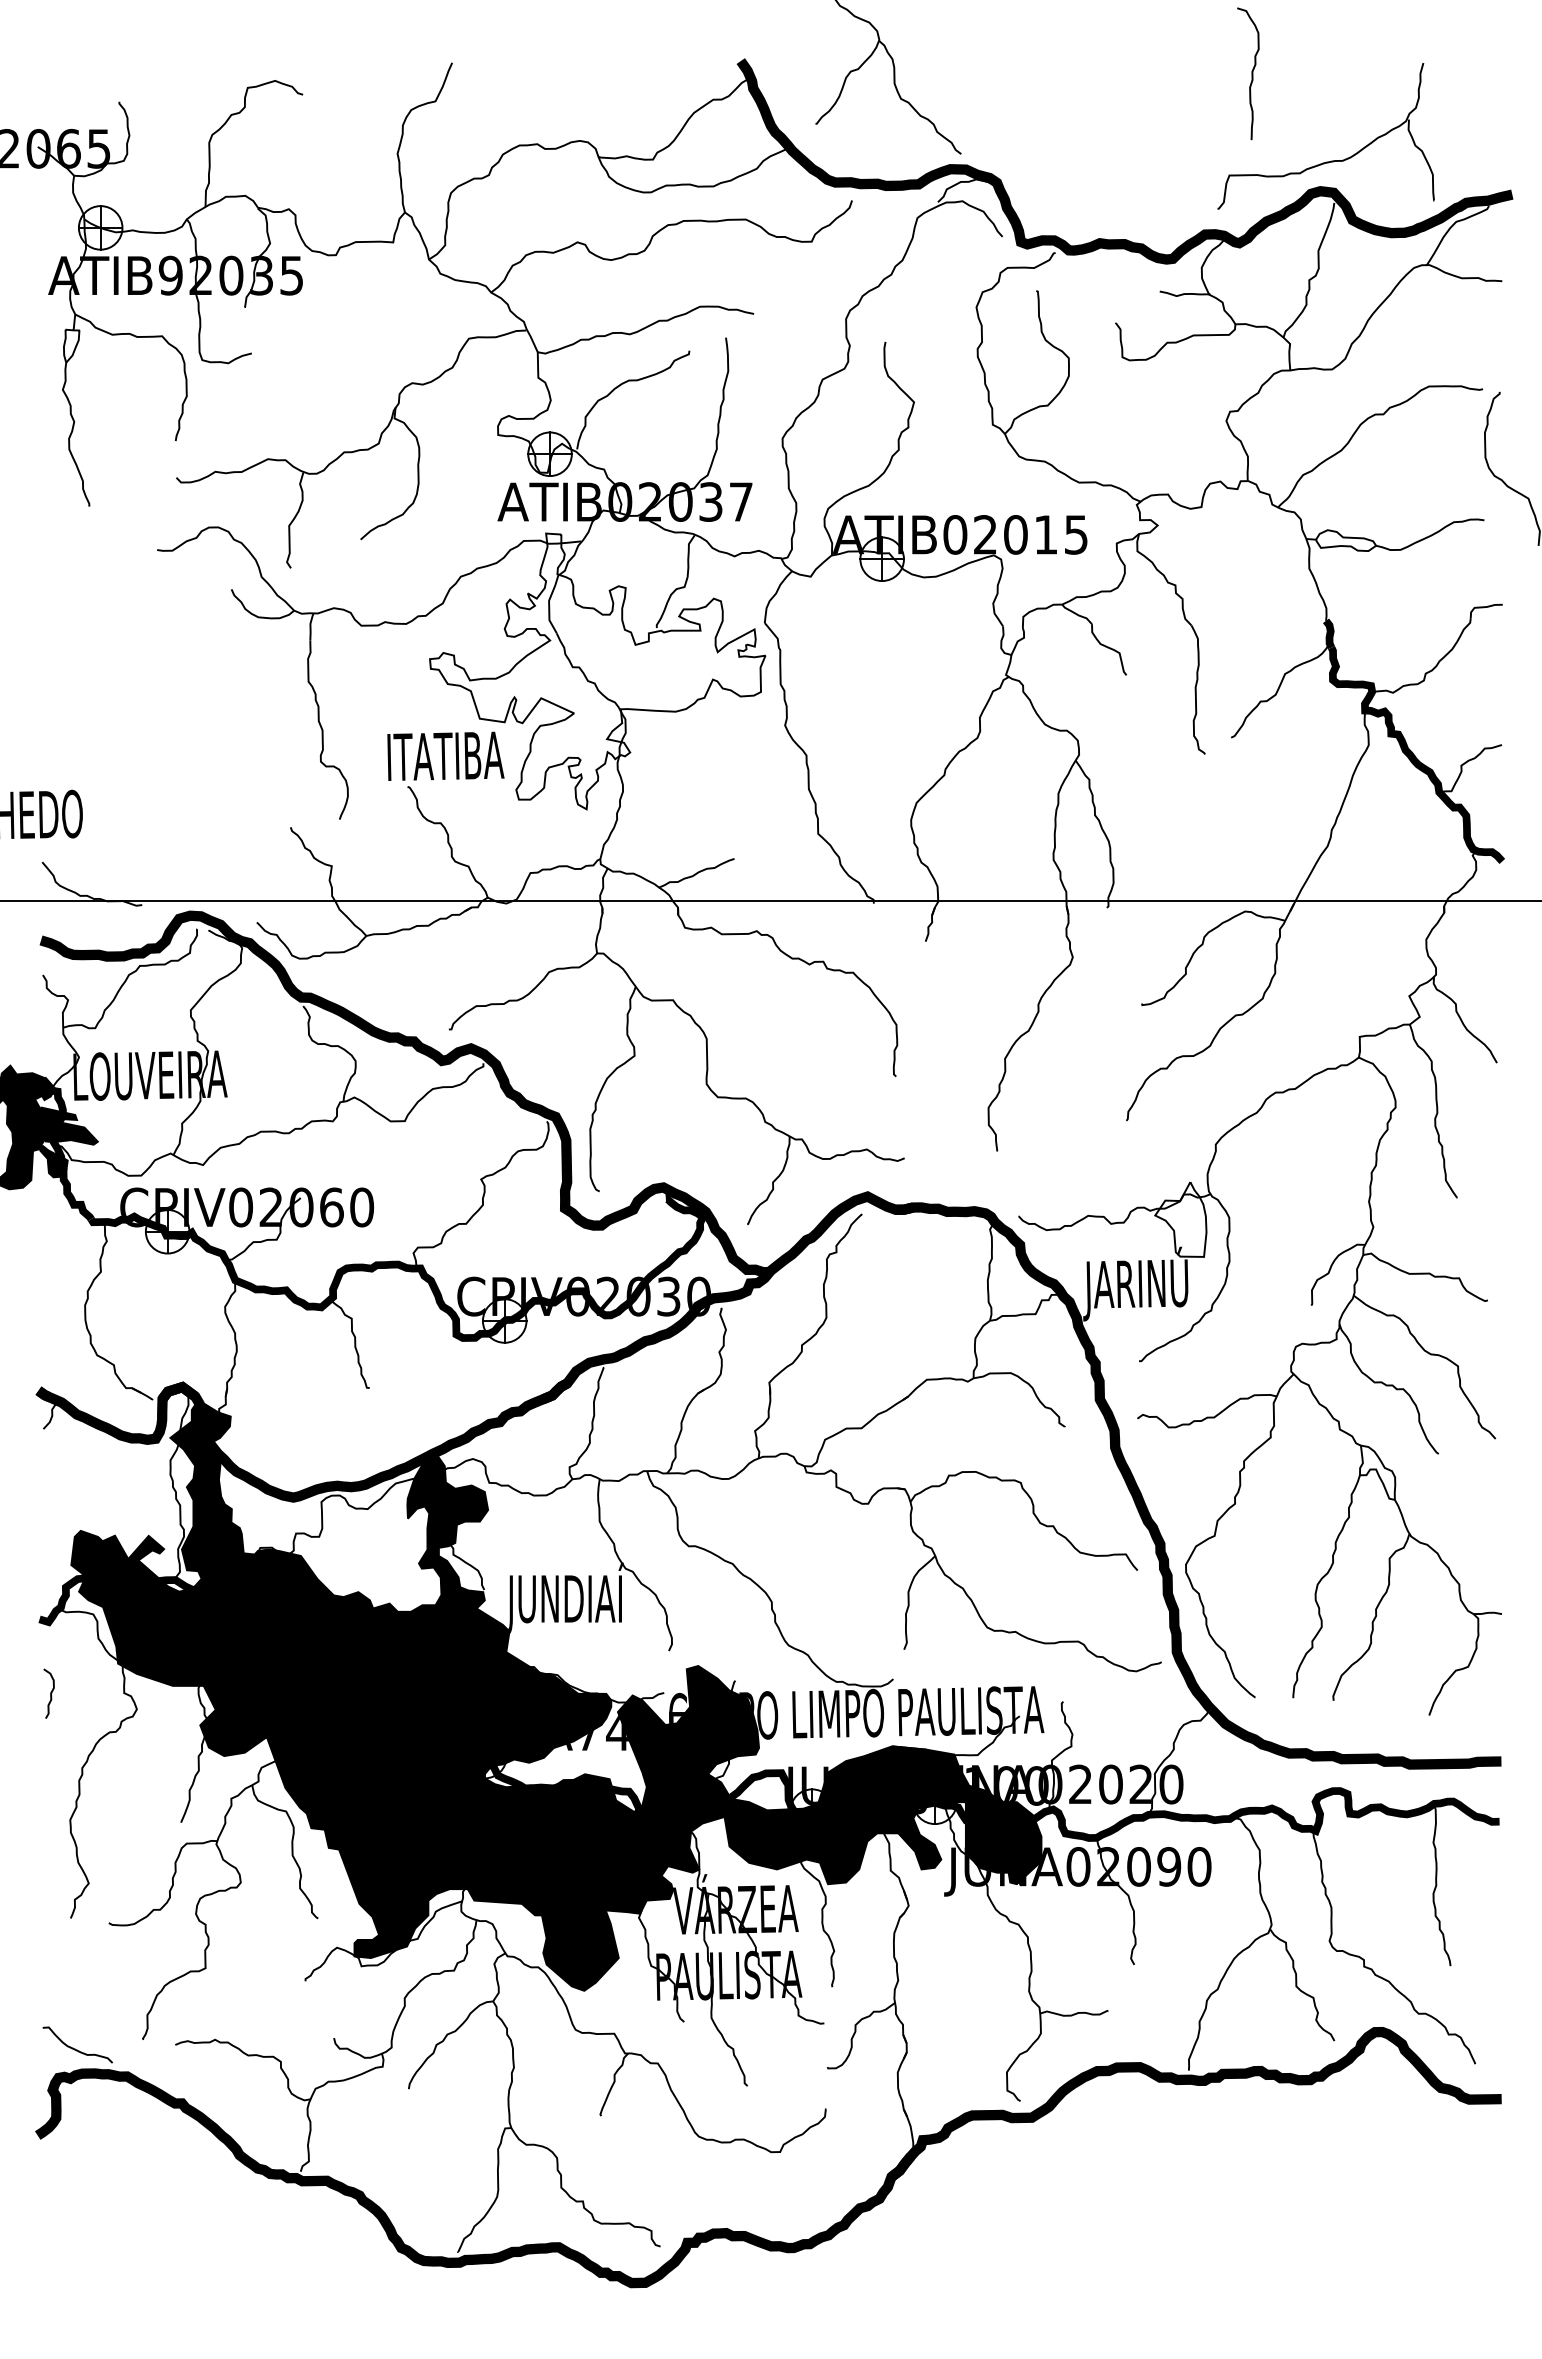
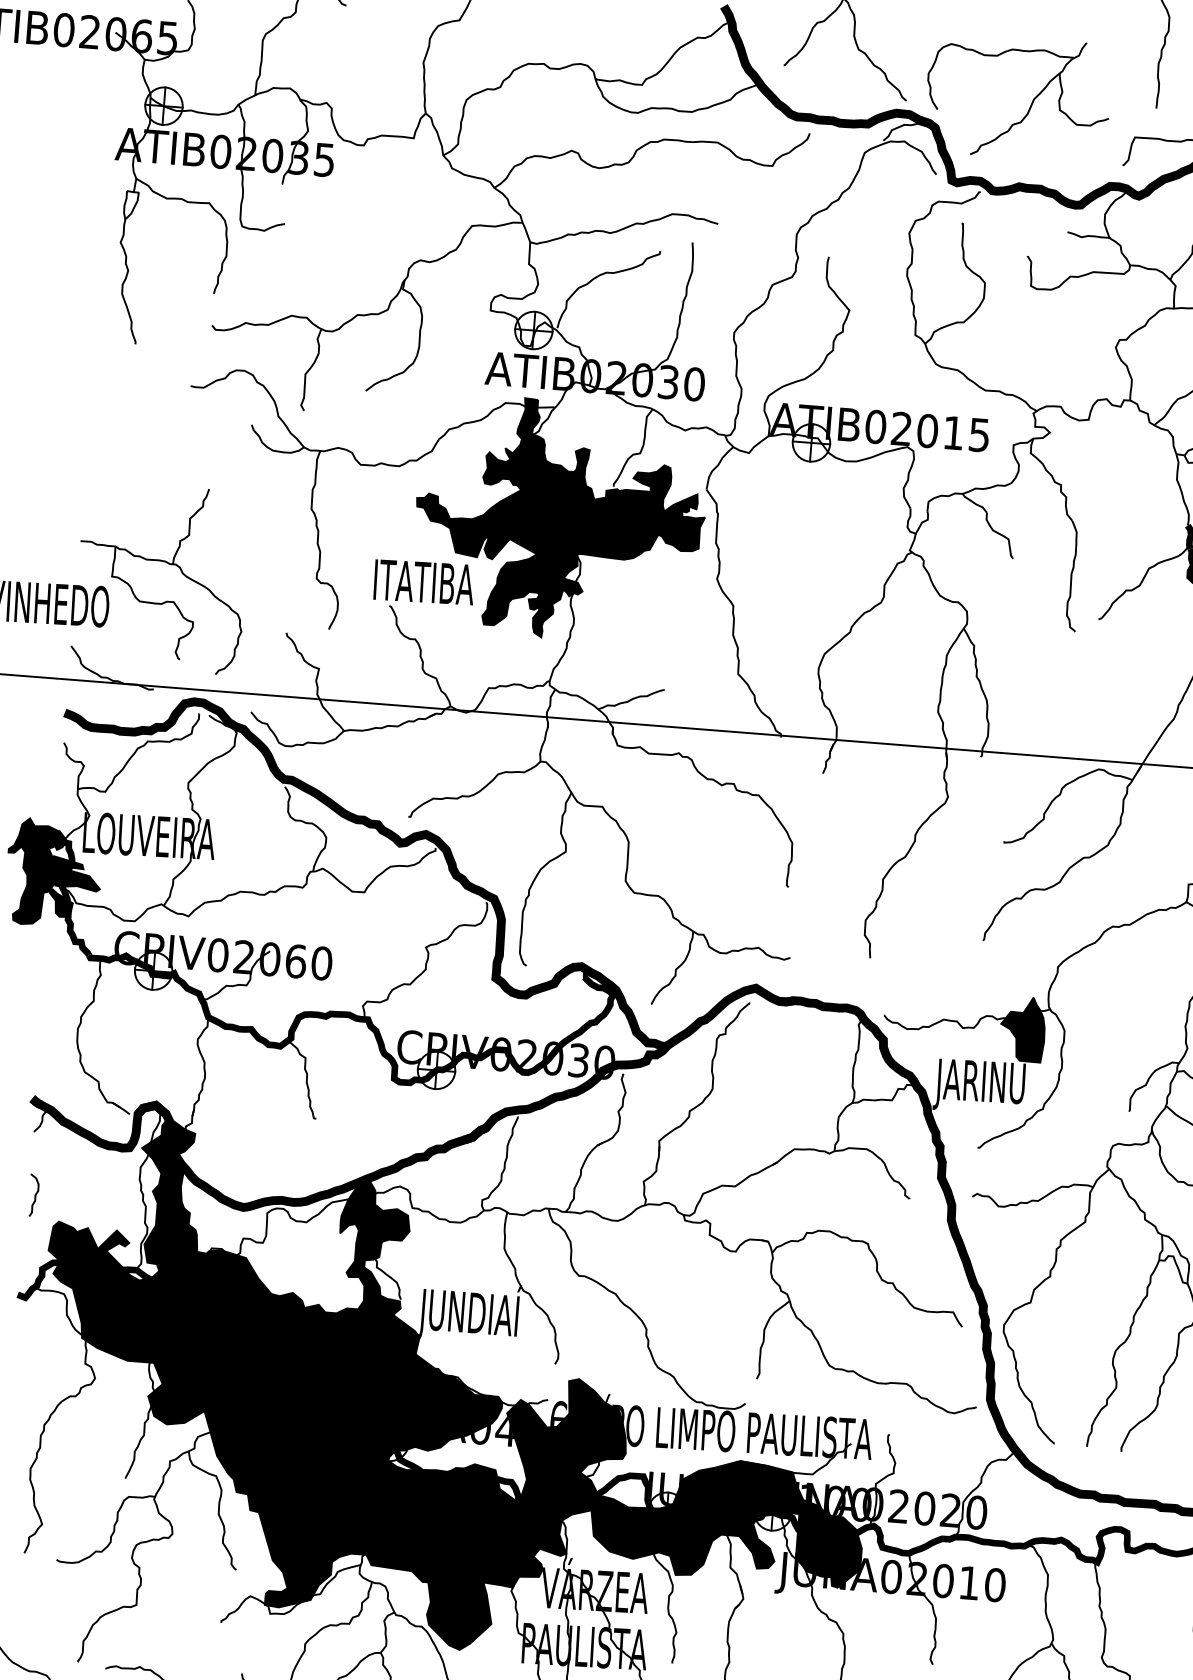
part: (1105, 146) -> (1030, 104), added
text: (170, 275) -> (220, 151), ATIB92035 -> ATIB02035
text: (741, 501) -> (694, 383), ATIB02037 -> ATIB02030
fill: (597, 671) -> (559, 519), added
part: (149, 759) -> (169, 565), added
fill: (1180, 1219) -> (1022, 1028), added
curve: (50, 1693) -> (34, 1195), moved
text: (588, 1739) -> (480, 1434), JUNA74150 -> JUNA04150
text: (1169, 1866) -> (969, 1582), JUNA02090 -> JUNA02010

